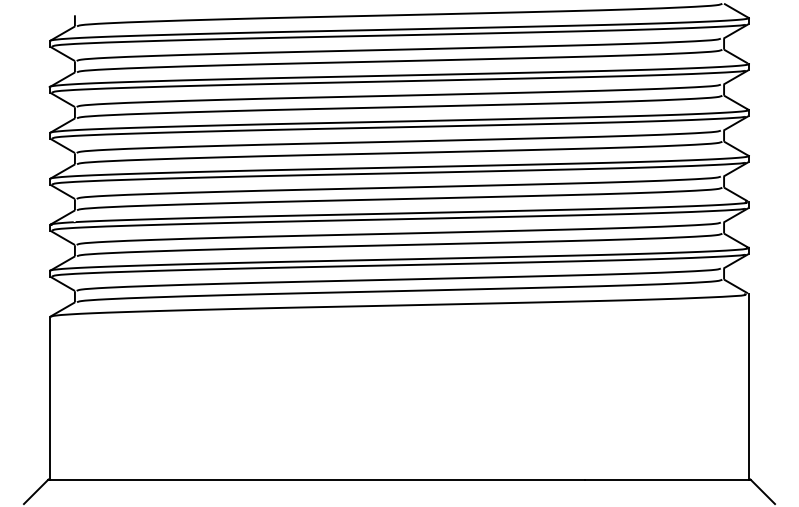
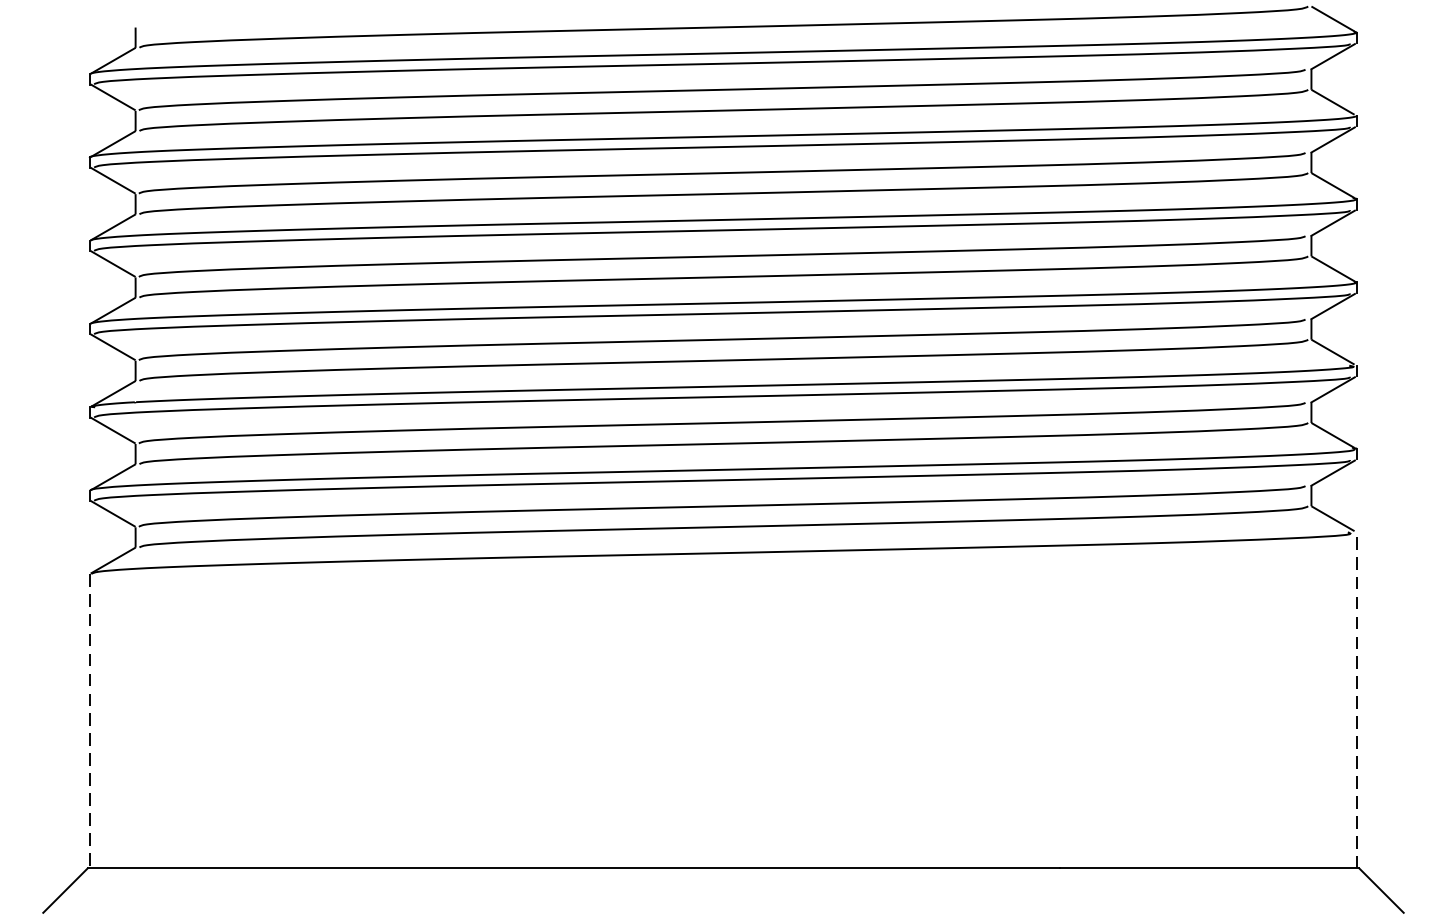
line: (748, 386) -> (1355, 699), solid -> dashed
line: (50, 398) -> (91, 721), solid -> dashed

